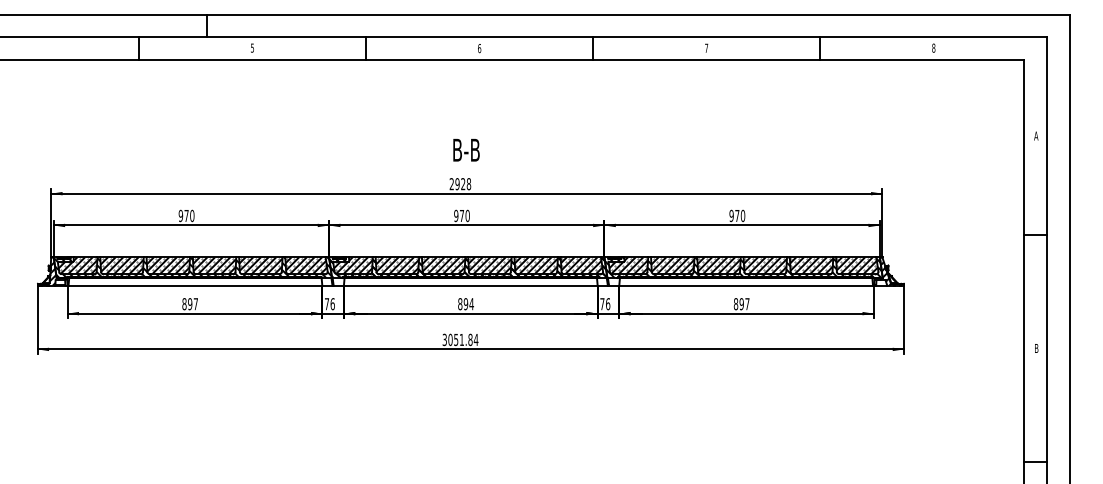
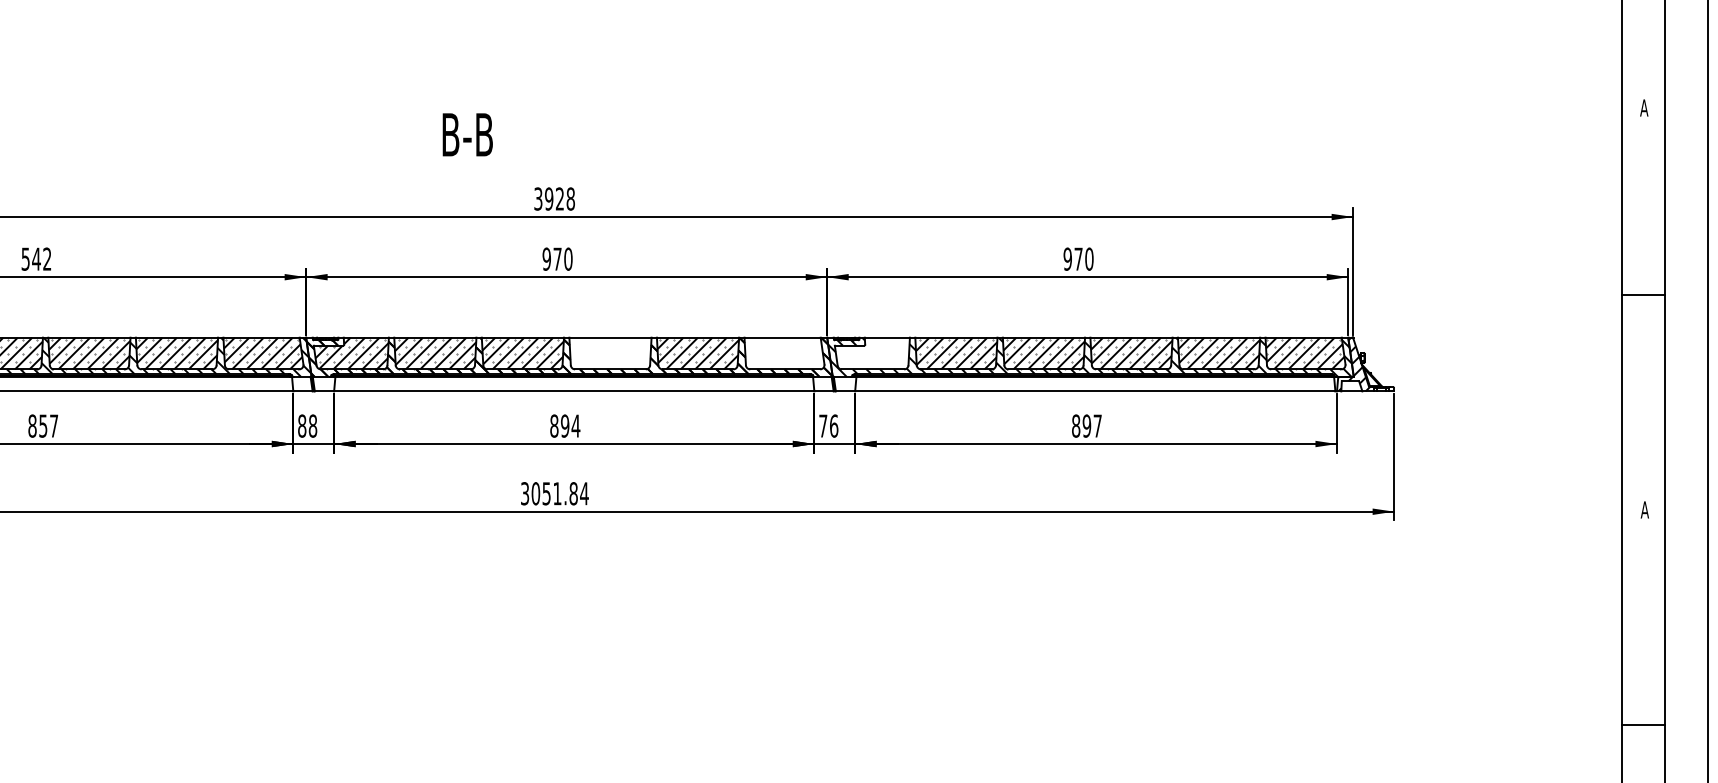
text: (466, 150) -> (467, 135), moved
text: (451, 184) -> (537, 199), 2928 -> 3928
text: (186, 215) -> (36, 258), 970 -> 542
hatch: (489, 265) -> (609, 352), removed
hatch: (581, 265) -> (783, 352), removed
hatch: (628, 265) -> (872, 352), removed
text: (190, 303) -> (43, 424), 897 -> 857
text: (329, 304) -> (306, 426), 76 -> 88
text: (1036, 348) -> (1644, 509), B -> A

